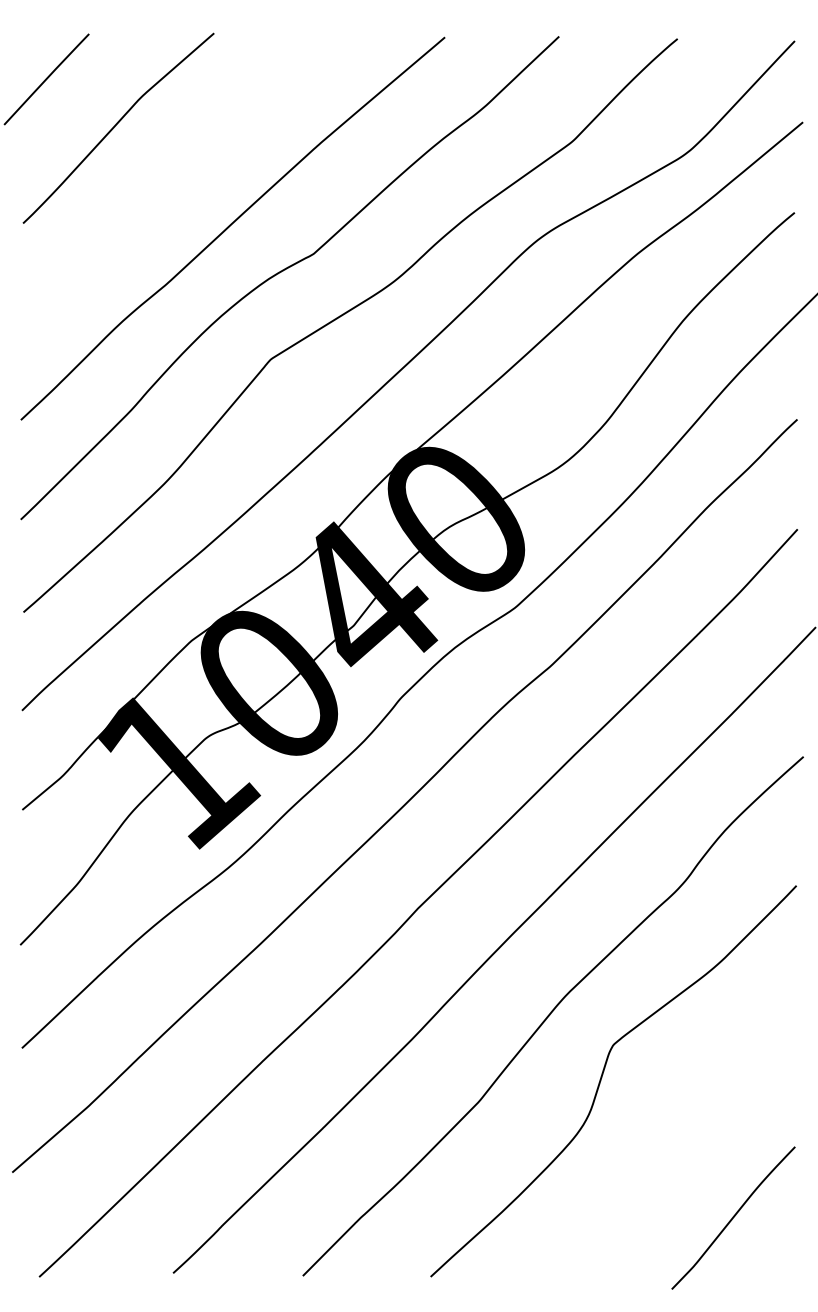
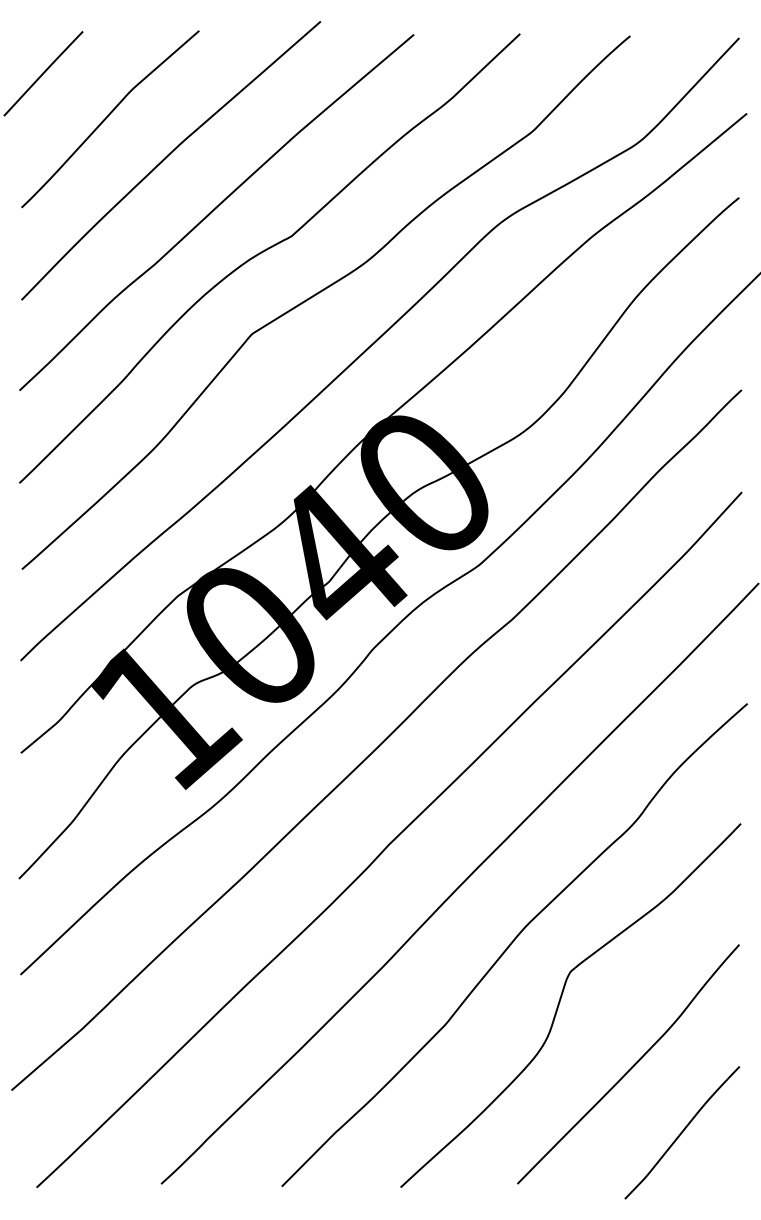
curve: (181, 168) -> (168, 156), added
curve: (678, 1146) -> (631, 1066), added

